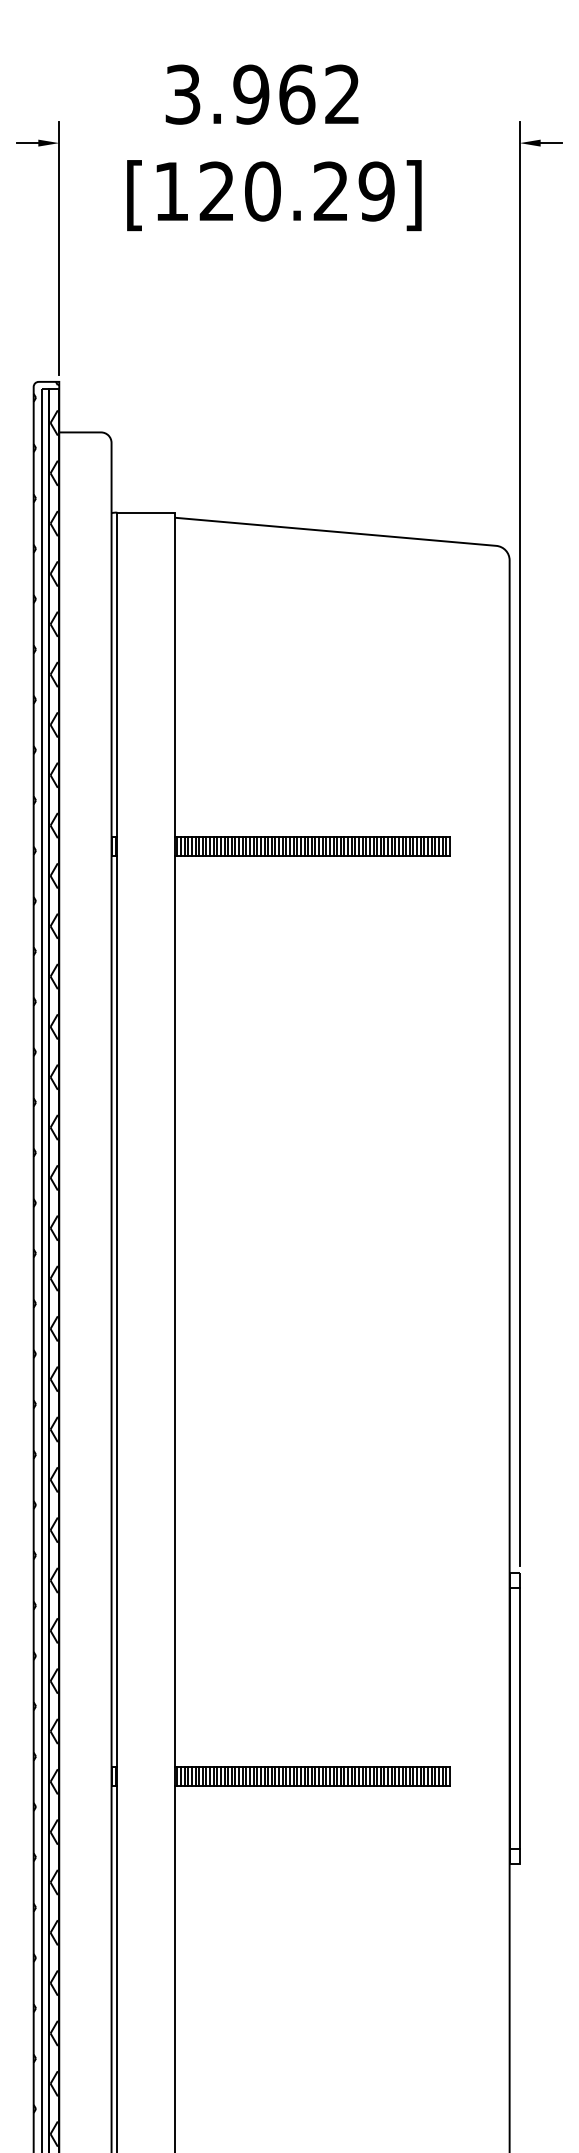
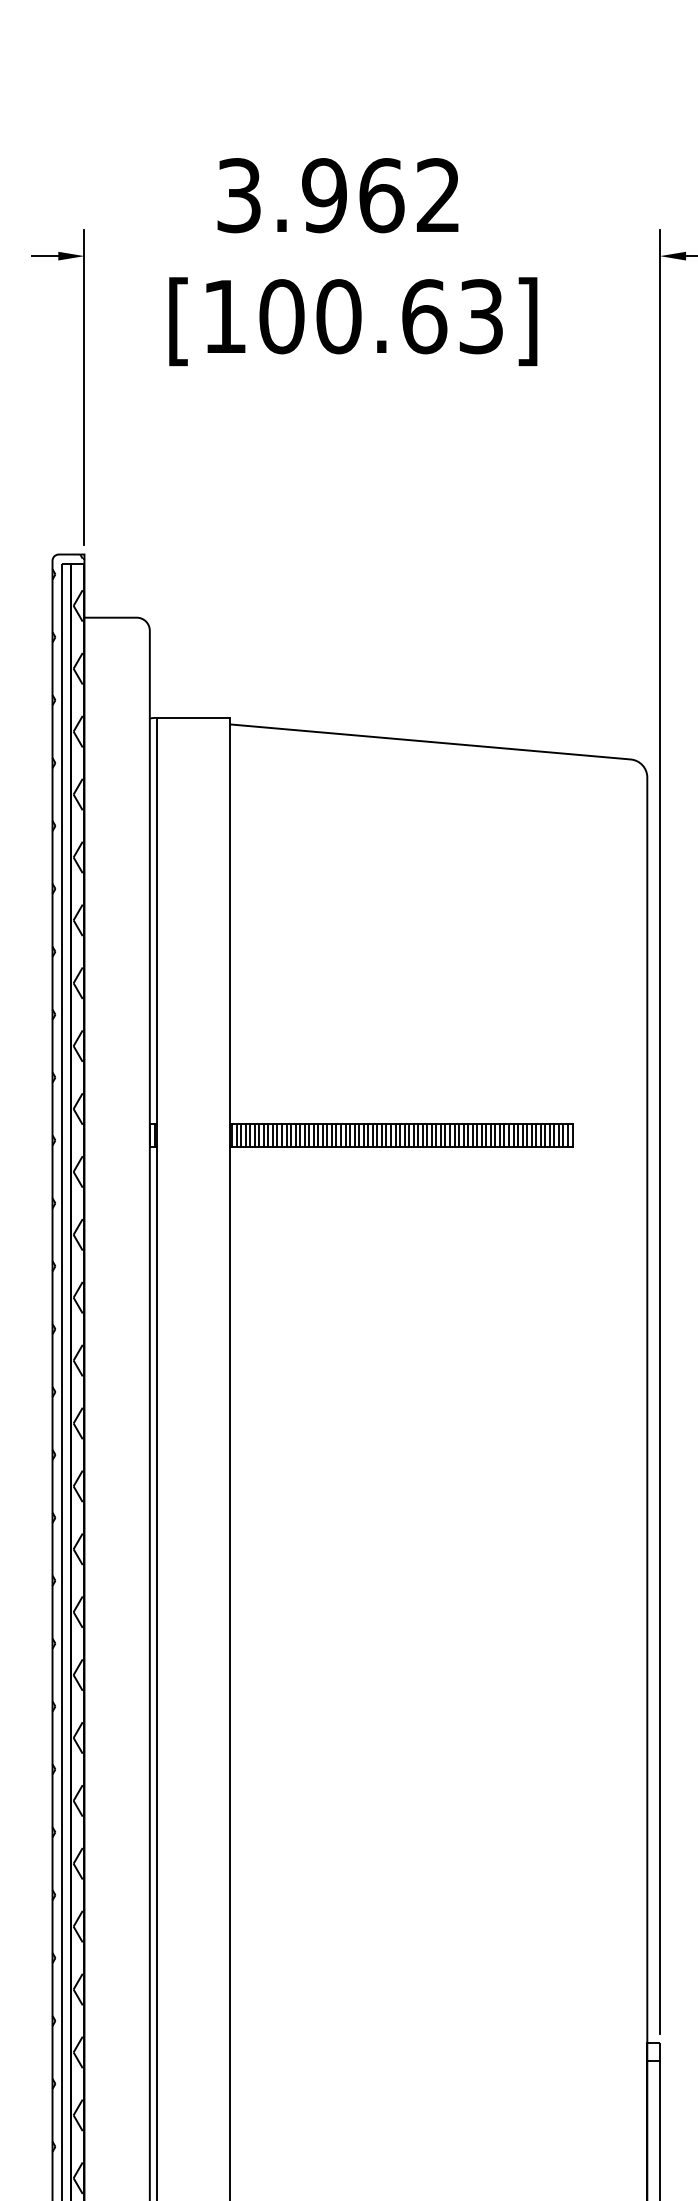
text: (296, 191) -> (380, 316), [120.29] -> [100.63]

